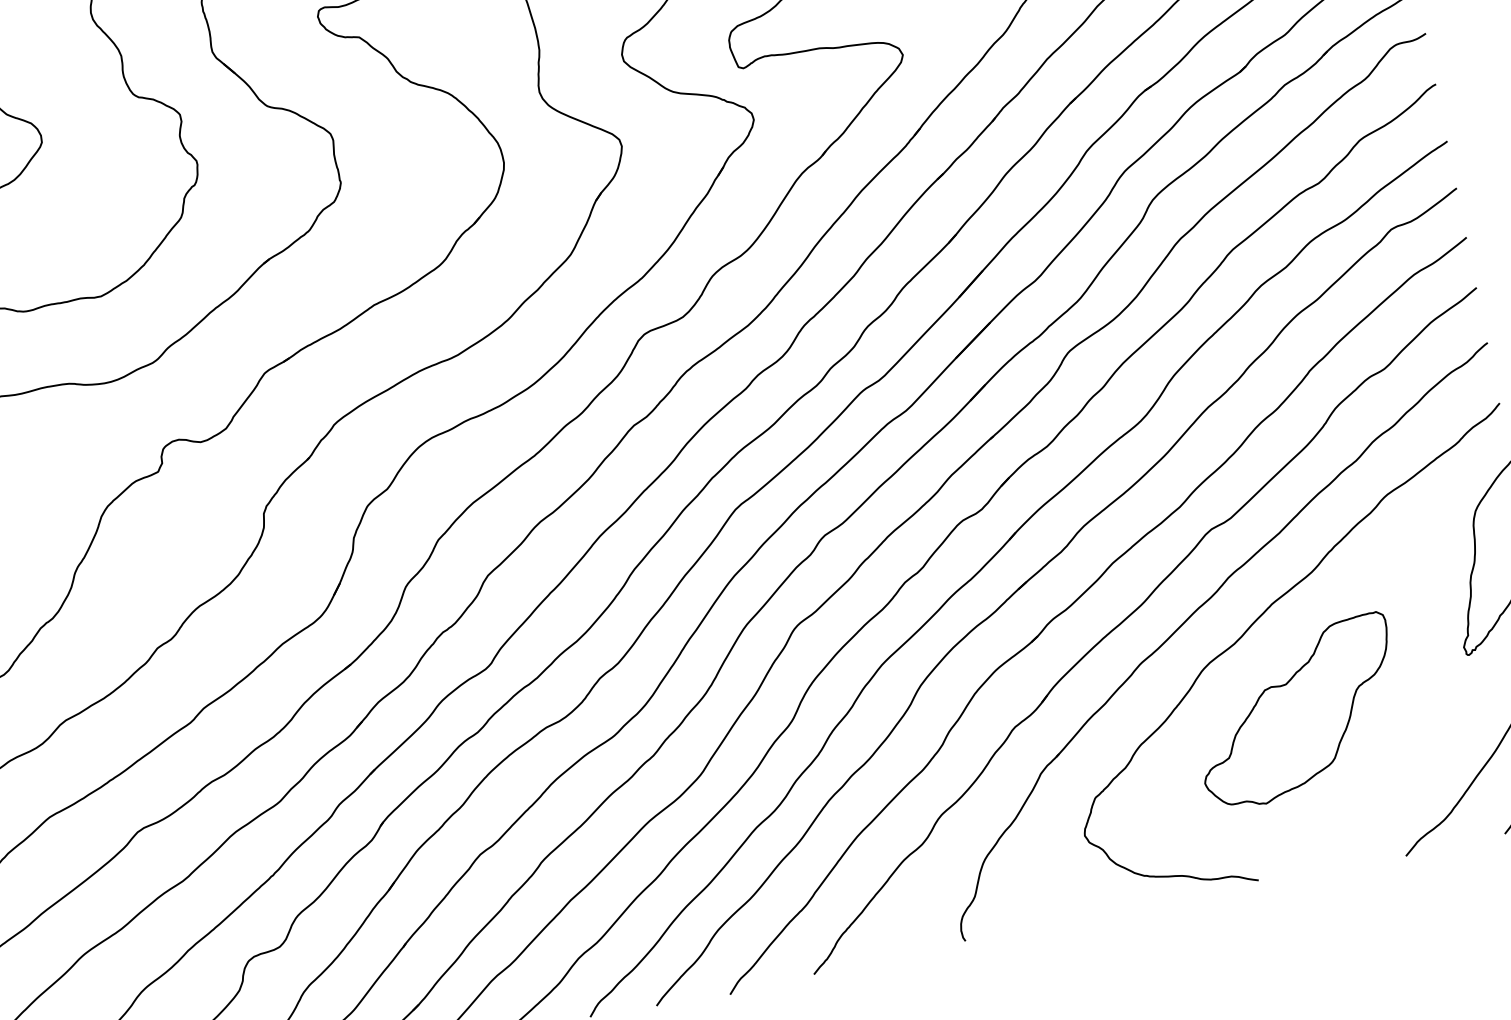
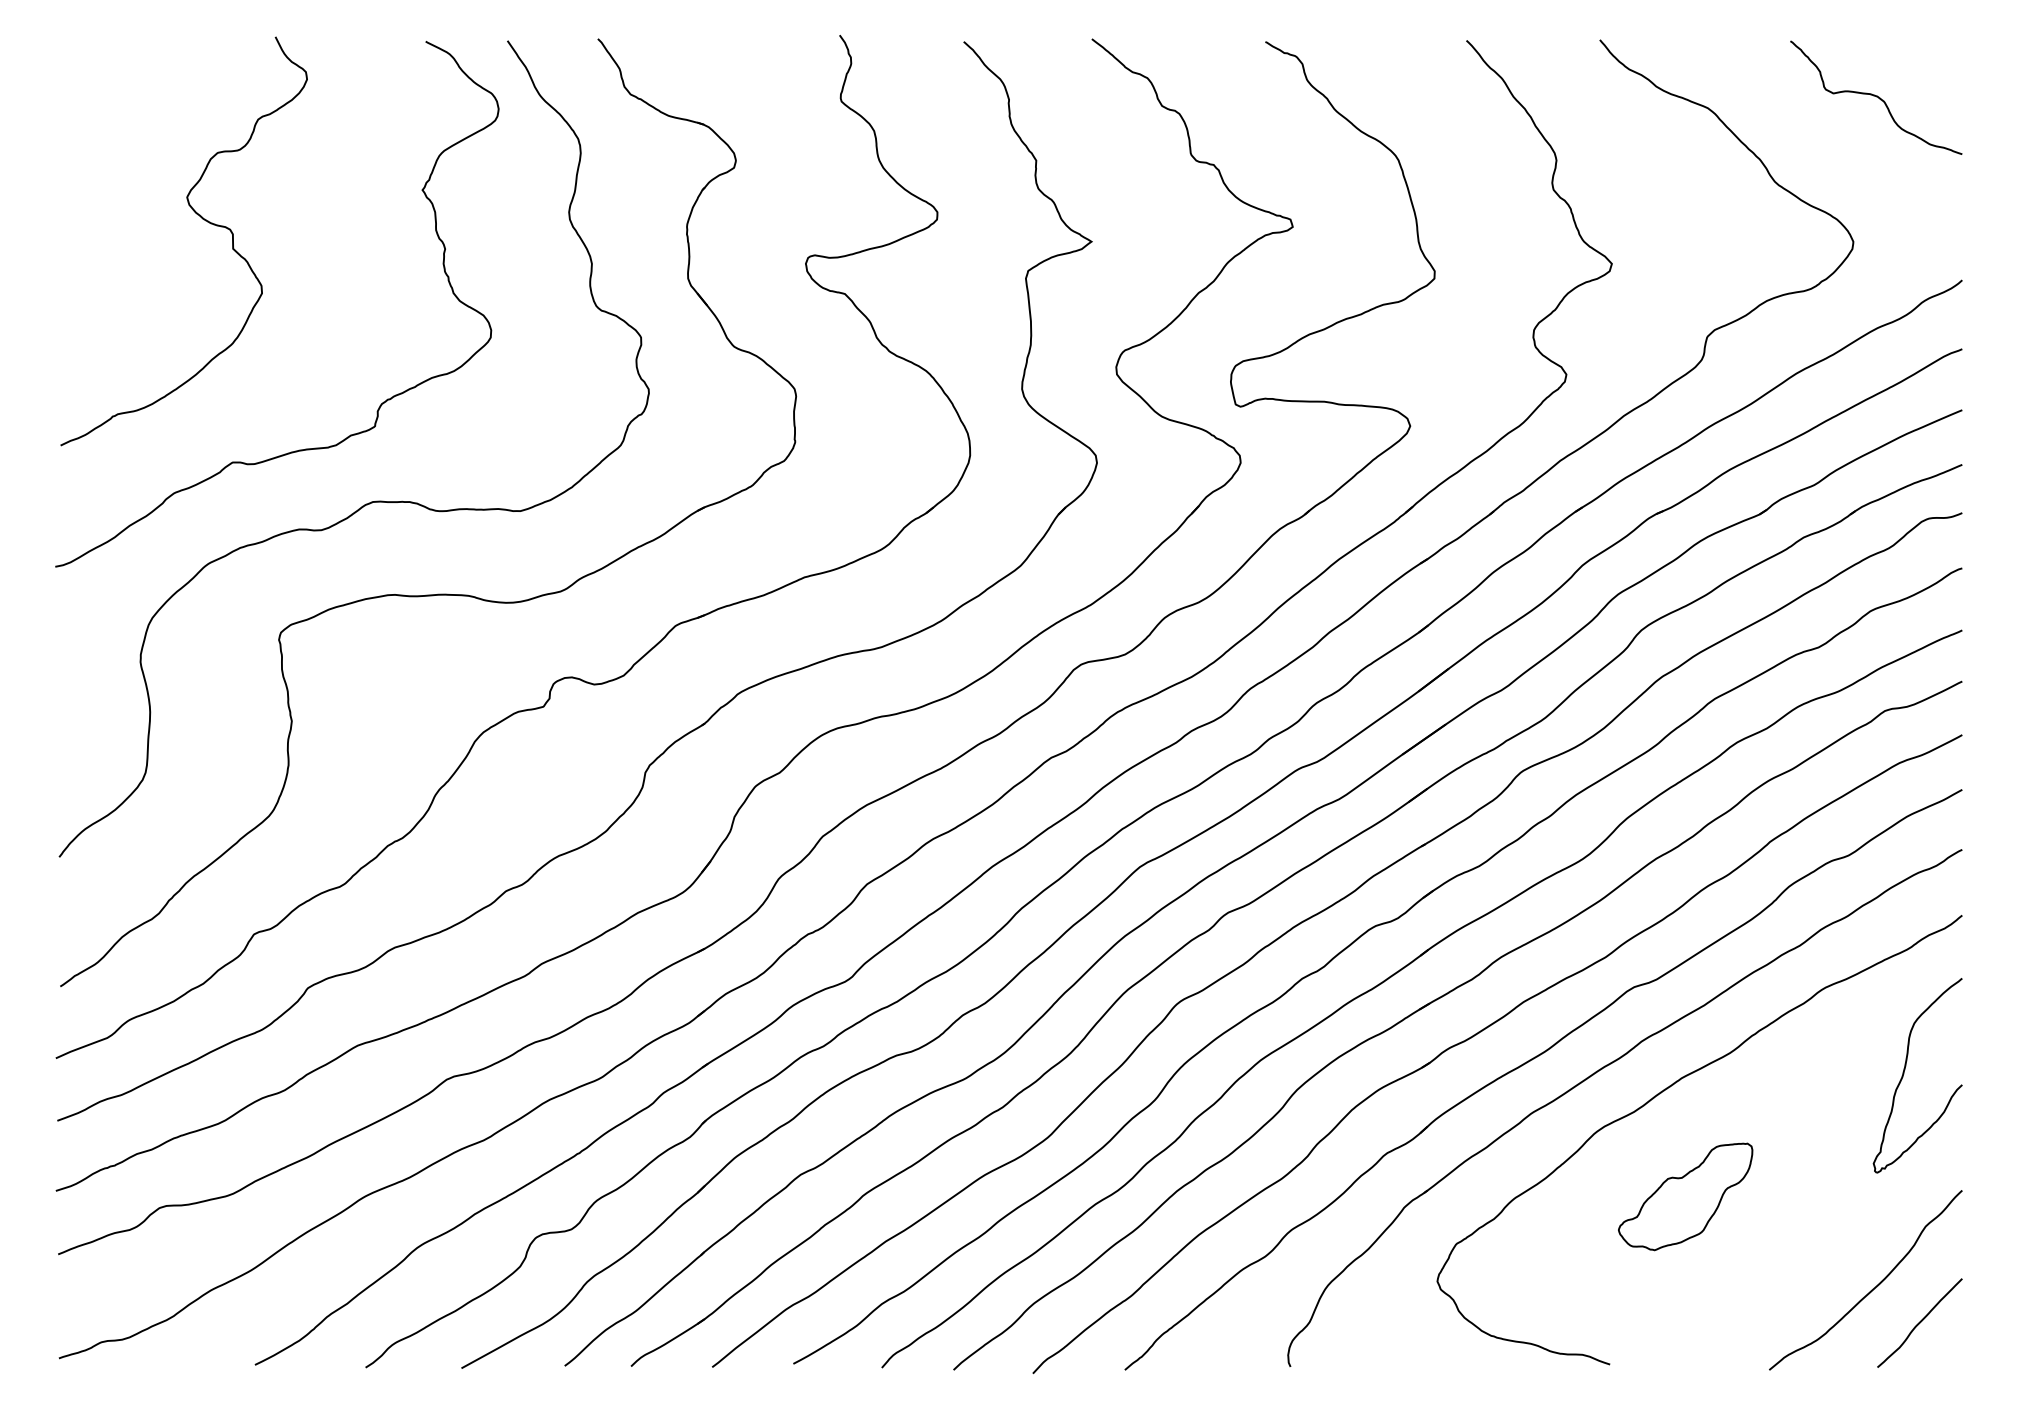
part: (1297, 712) -> (1685, 1196), size x0.6

